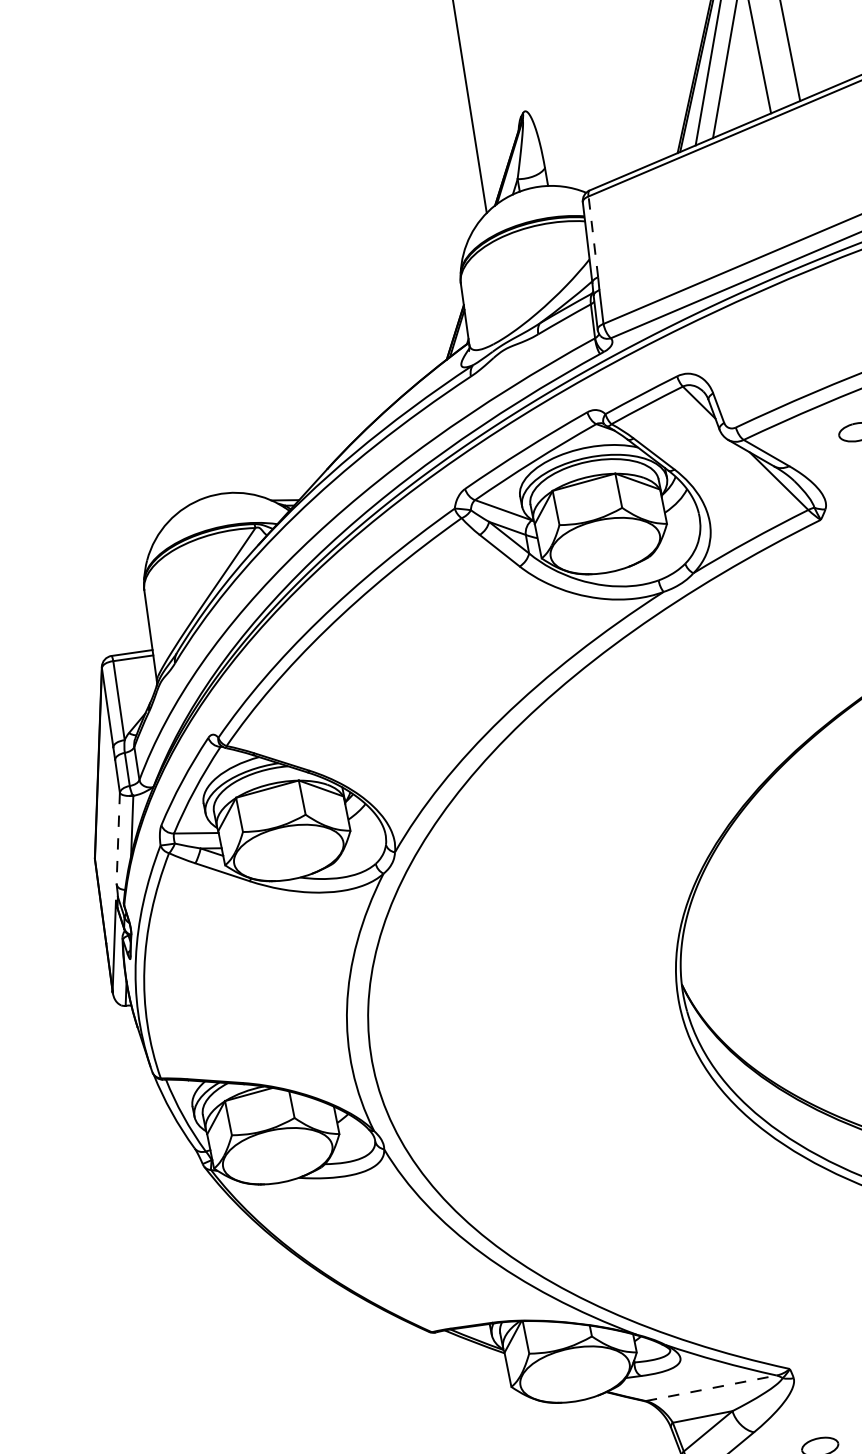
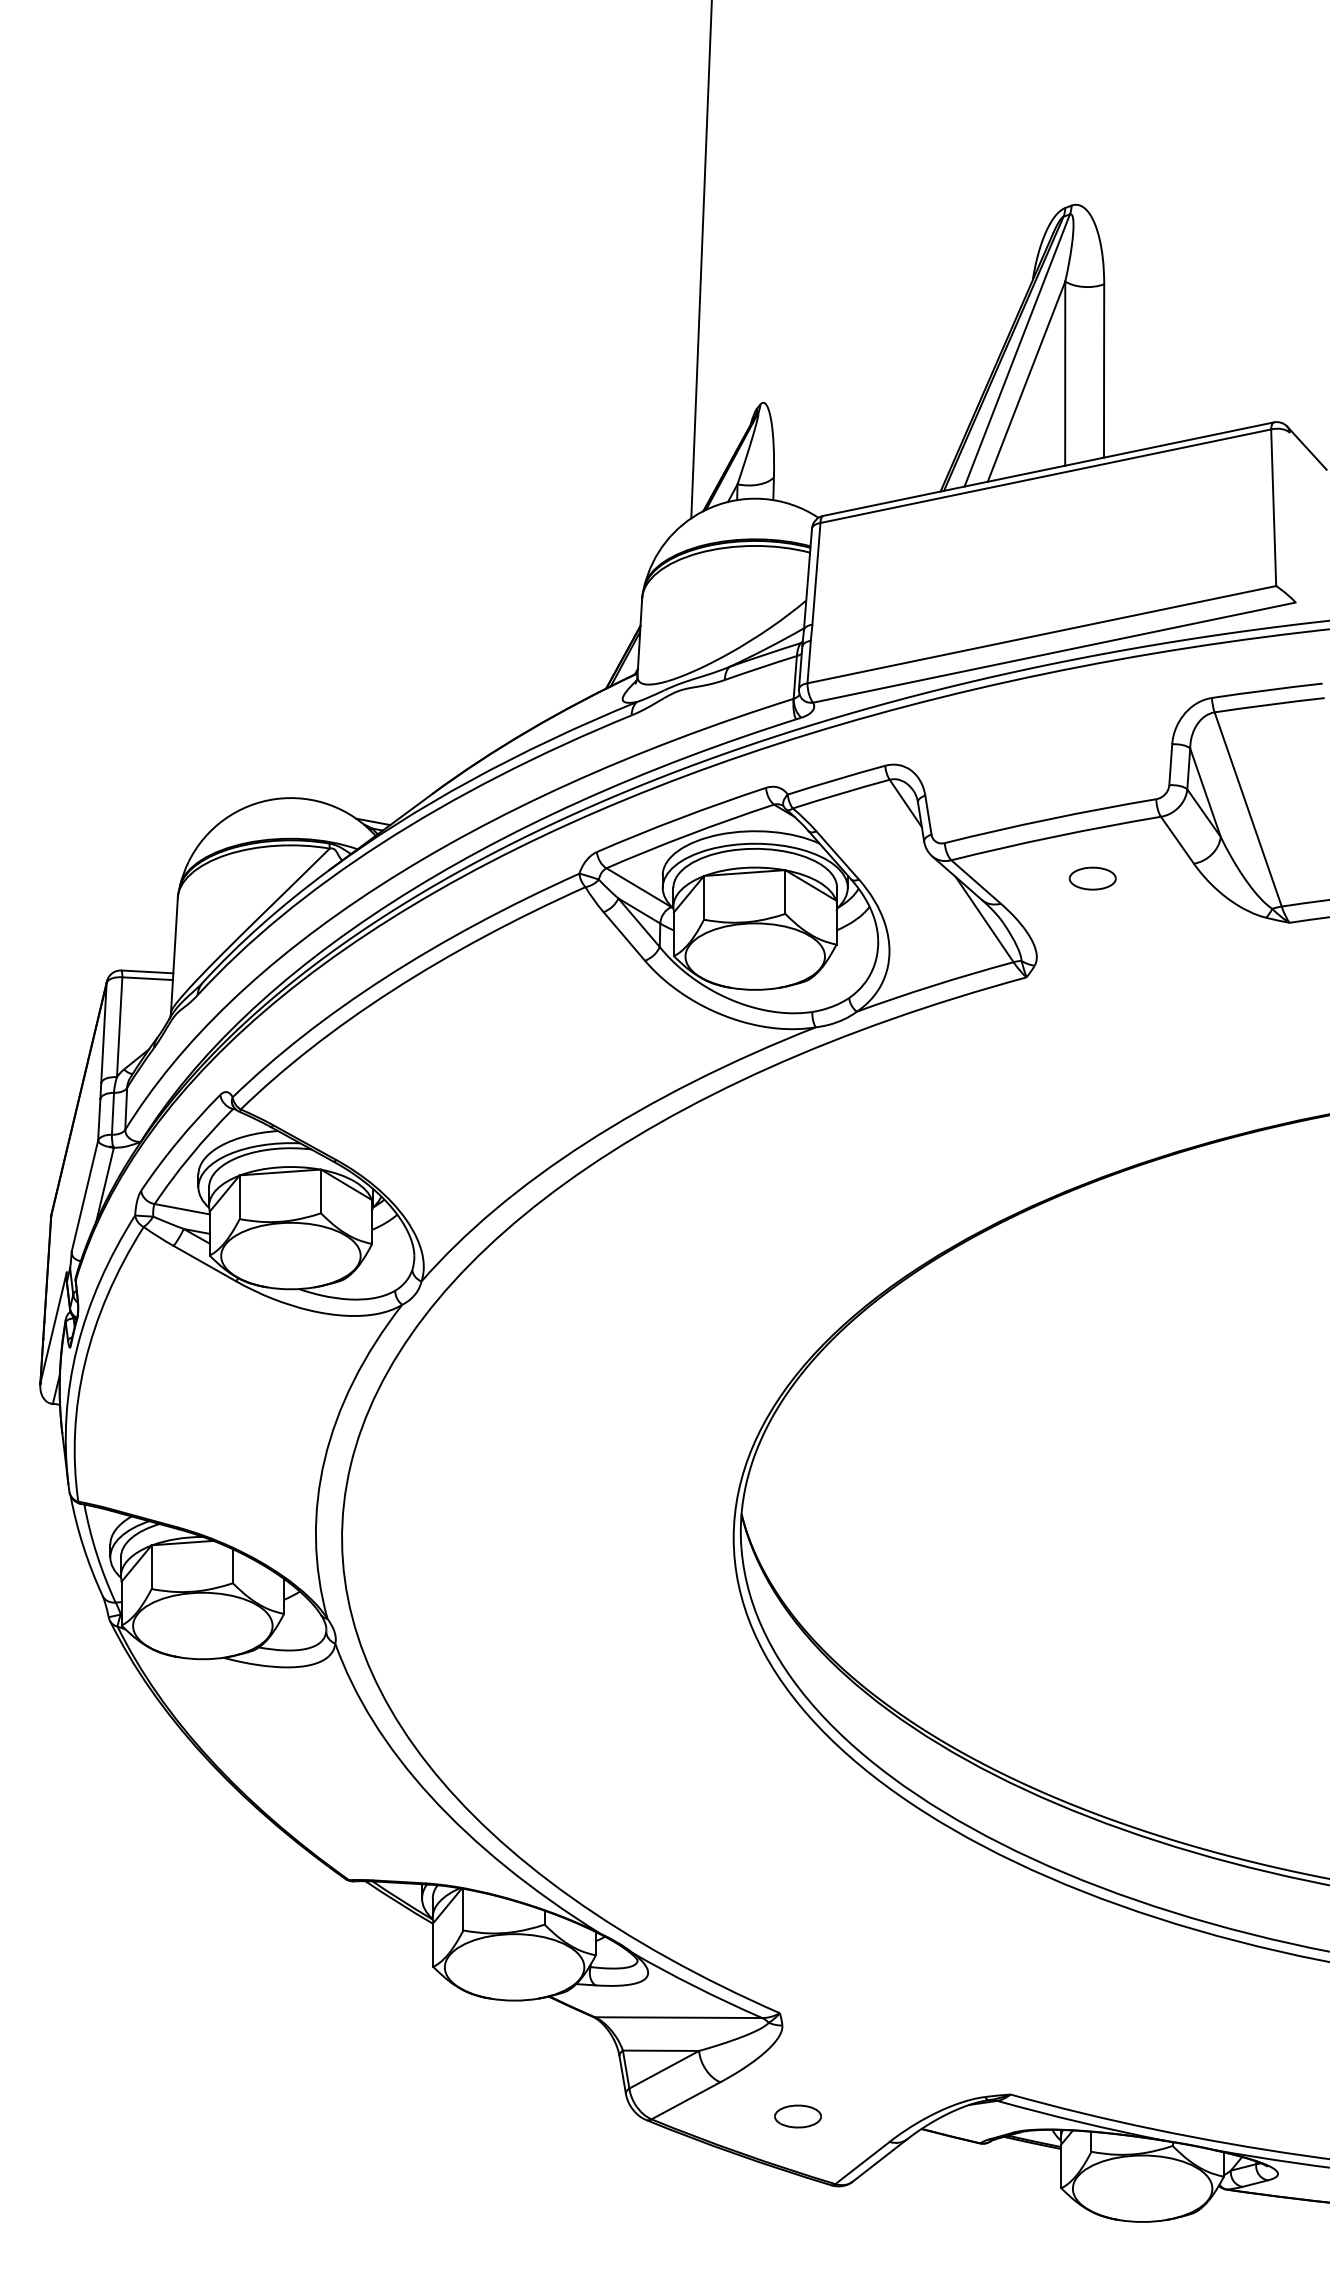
line: (593, 236) -> (816, 573), dashed -> solid
line: (117, 838) -> (84, 1196), dashed -> solid
line: (711, 1388) -> (678, 2017), dashed -> solid

